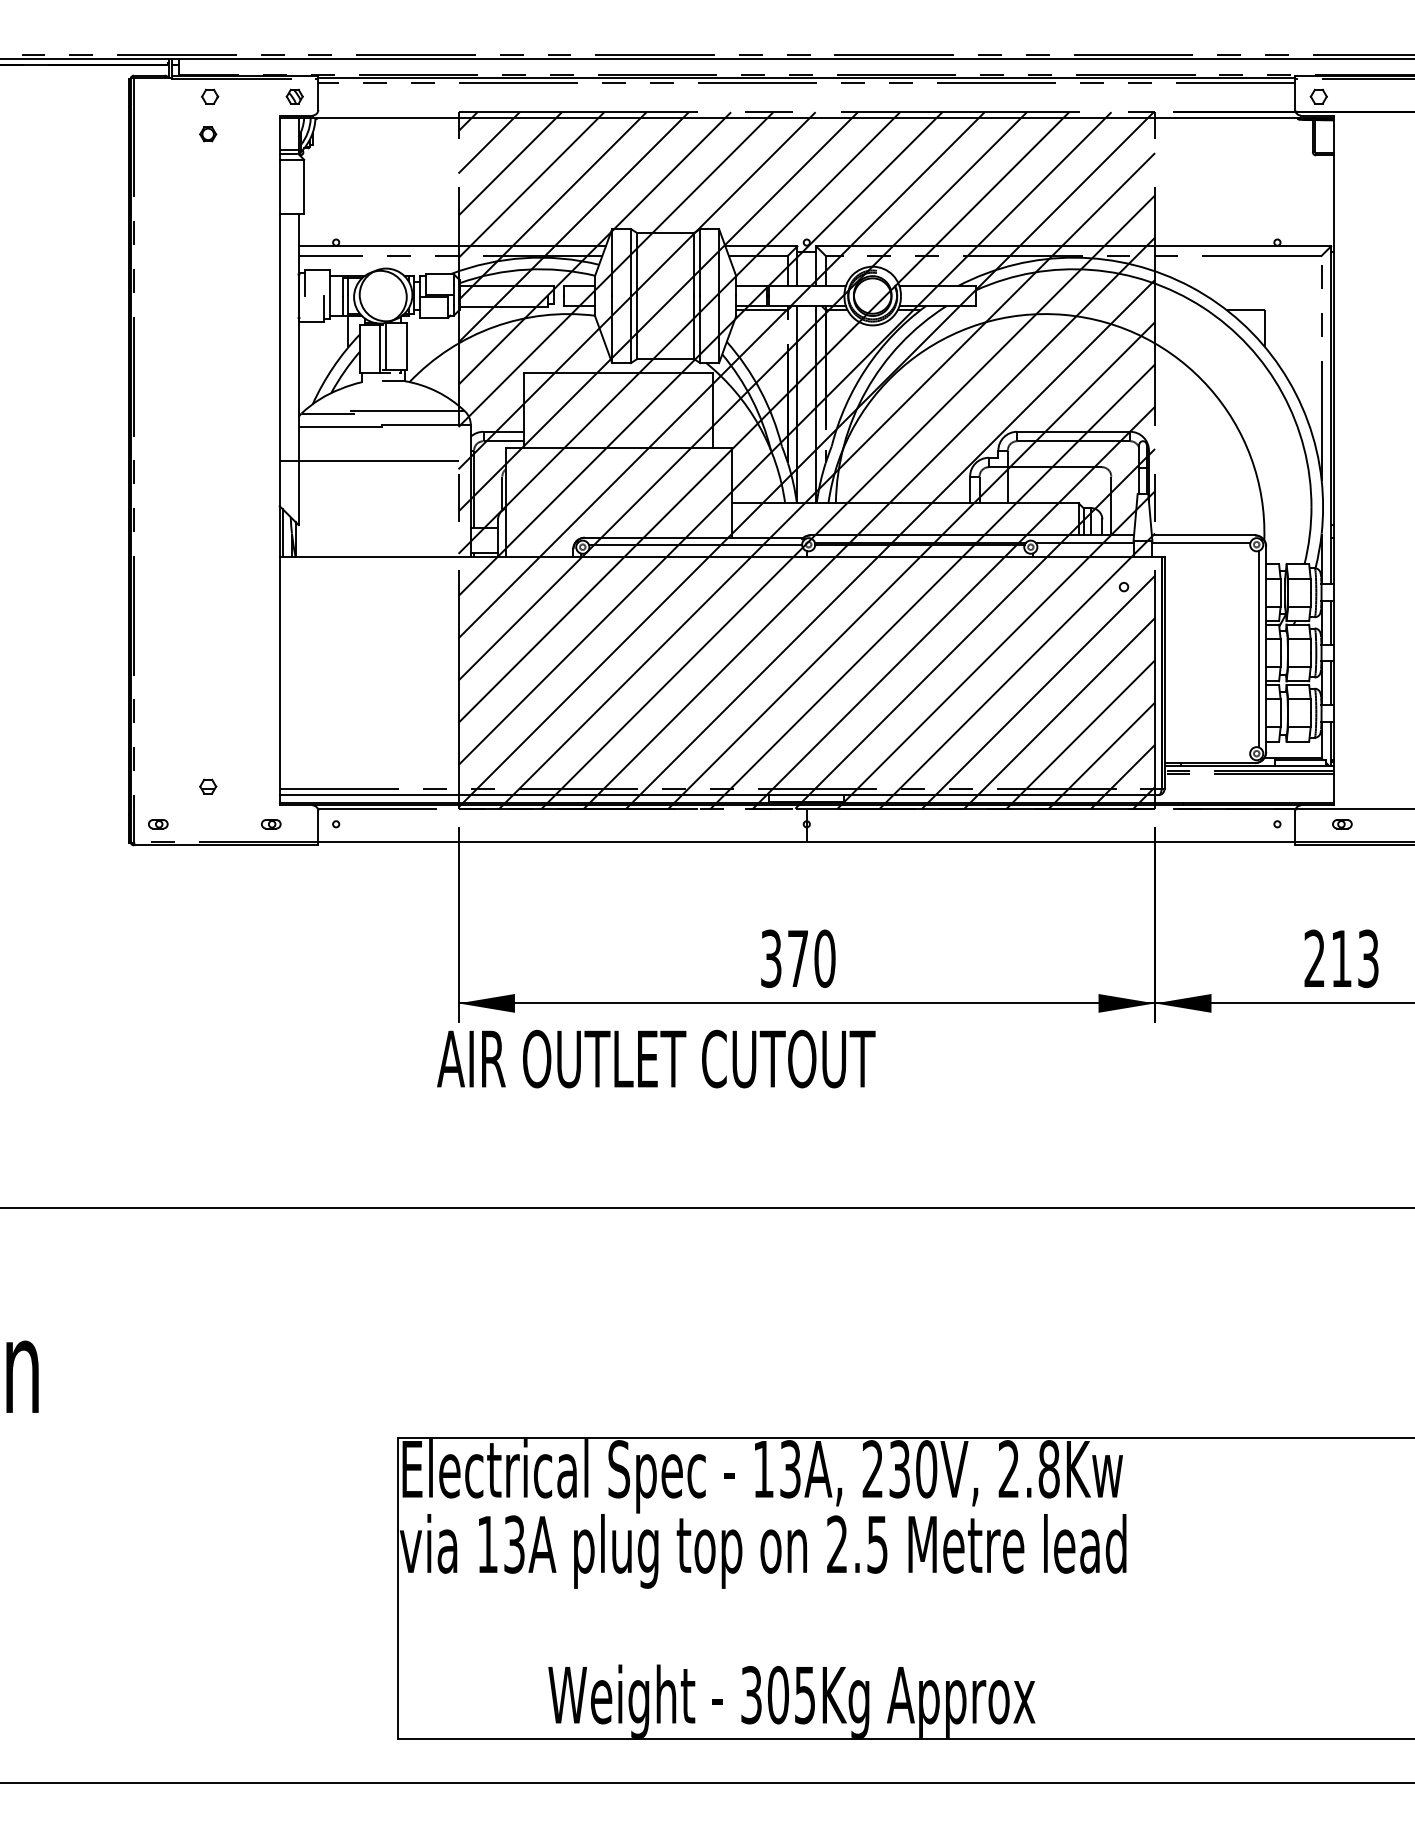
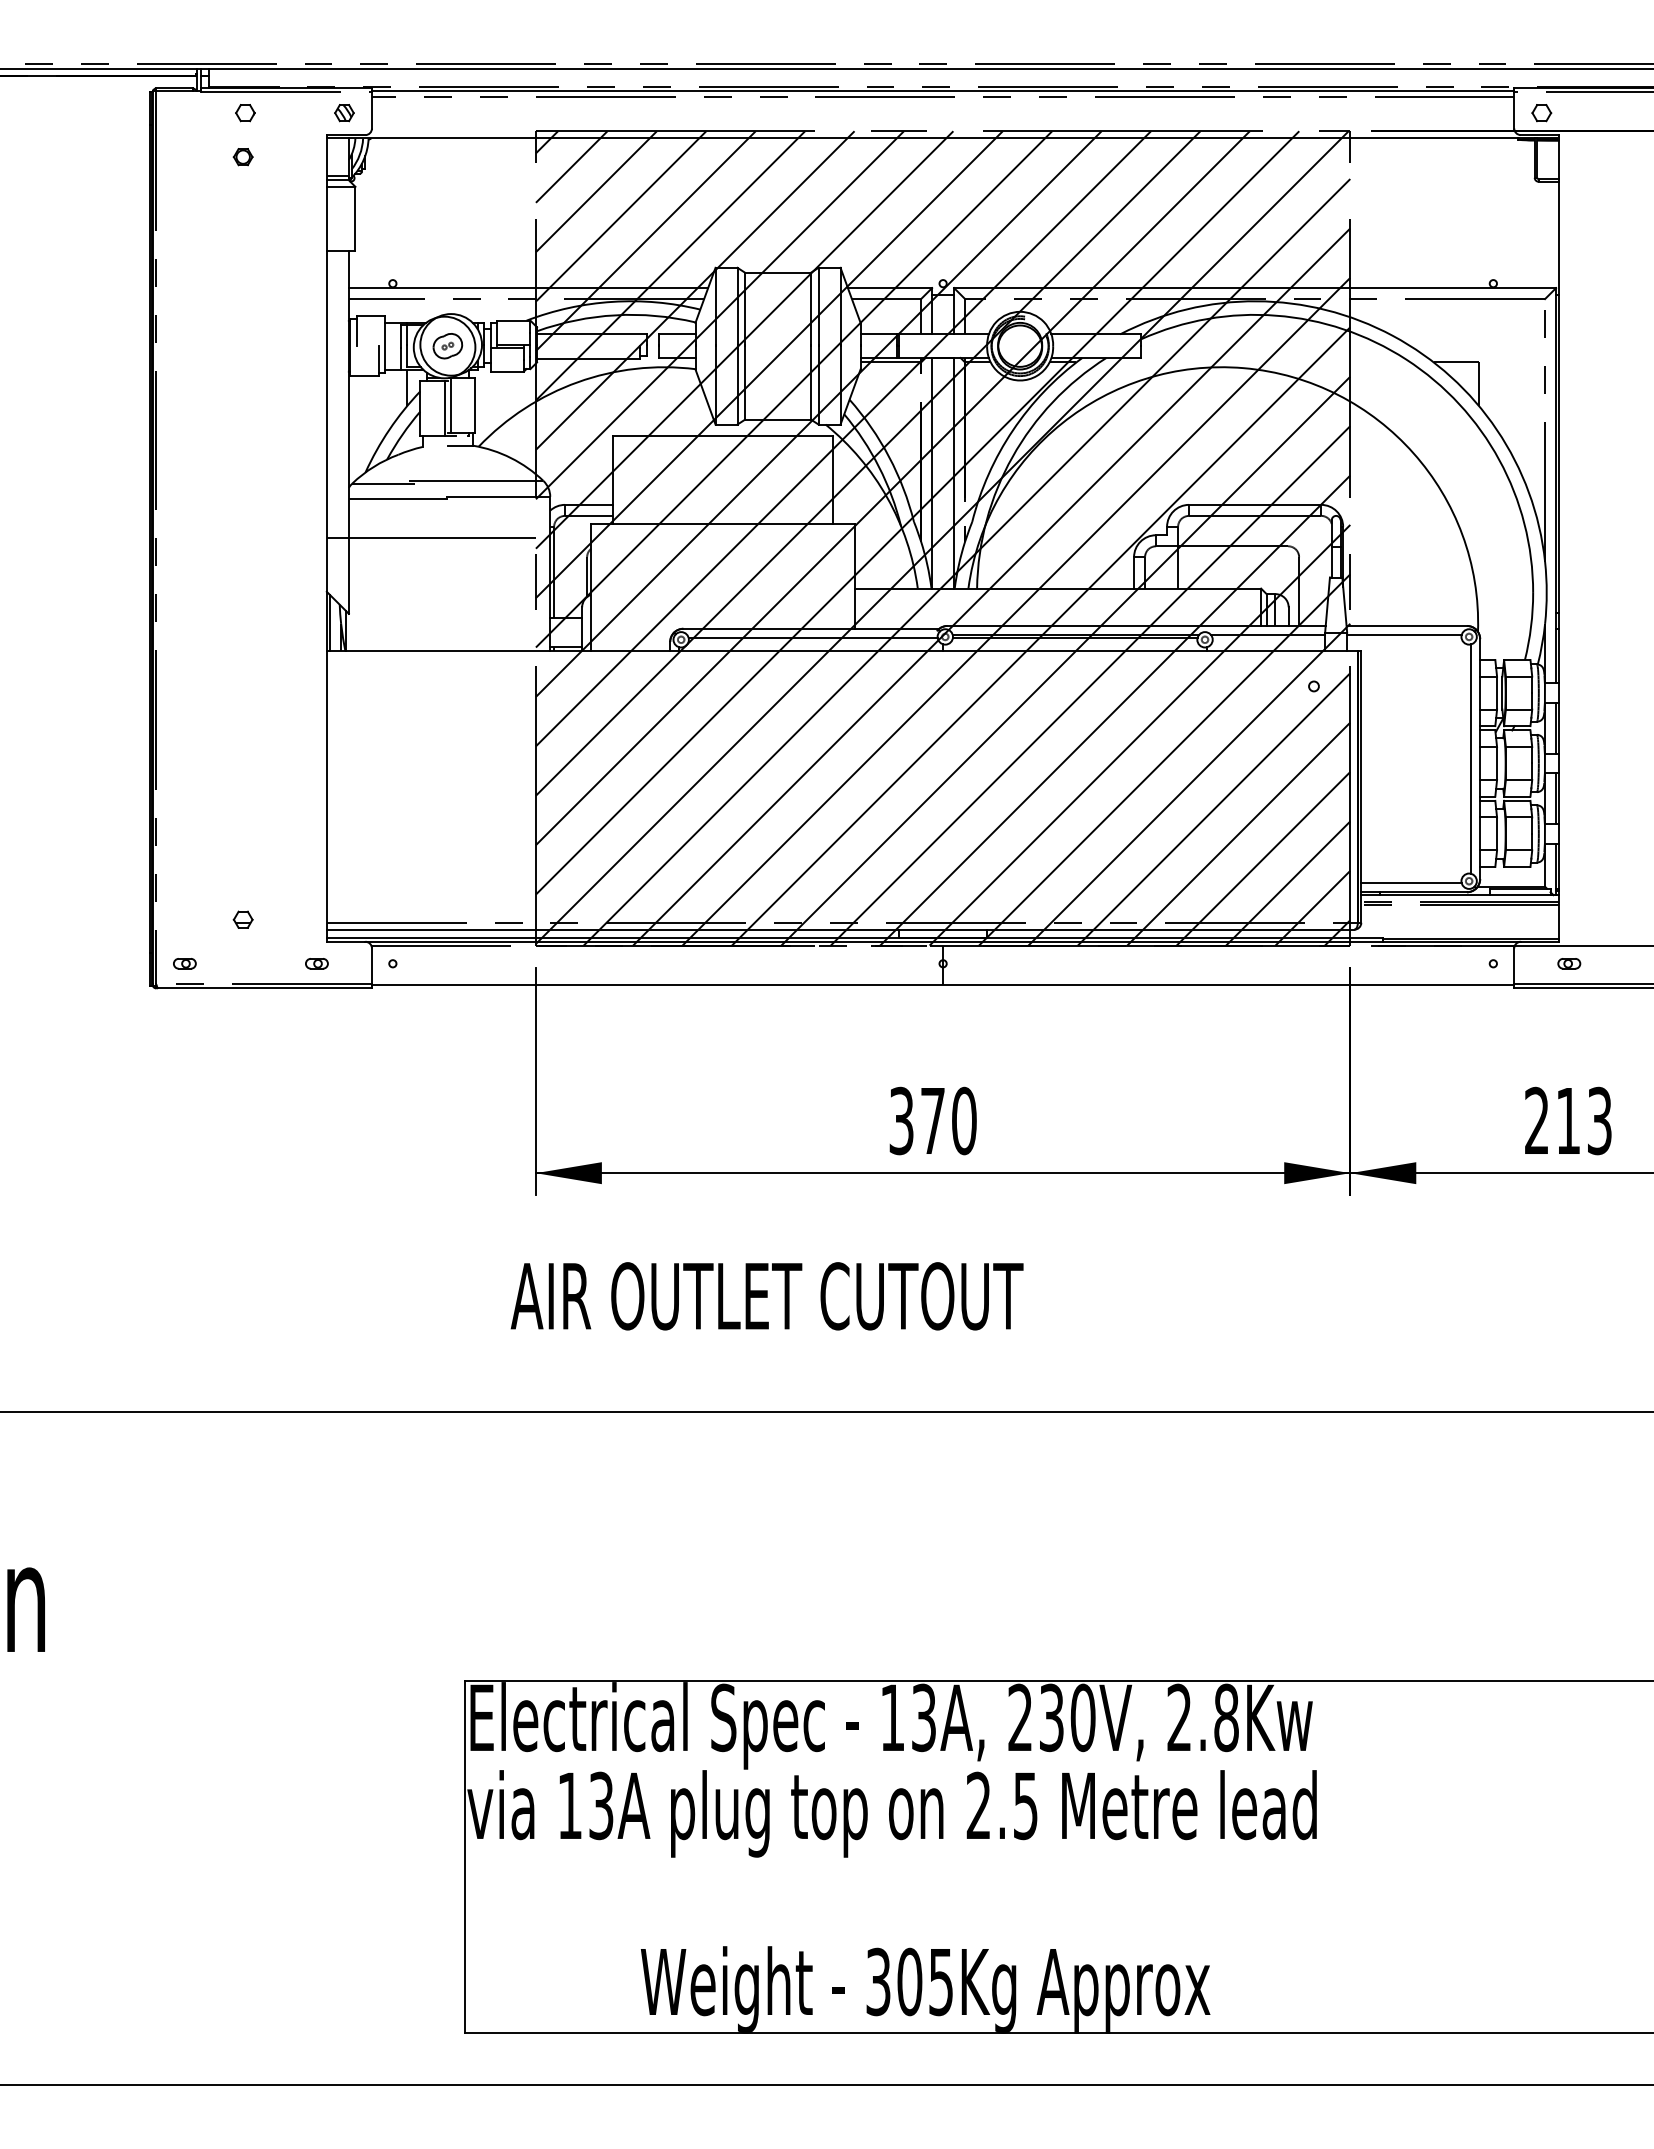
part: (382, 296) -> (447, 346), added
line: (1207, 755) -> (1411, 883), added
text: (655, 1059) -> (766, 1296), moved

